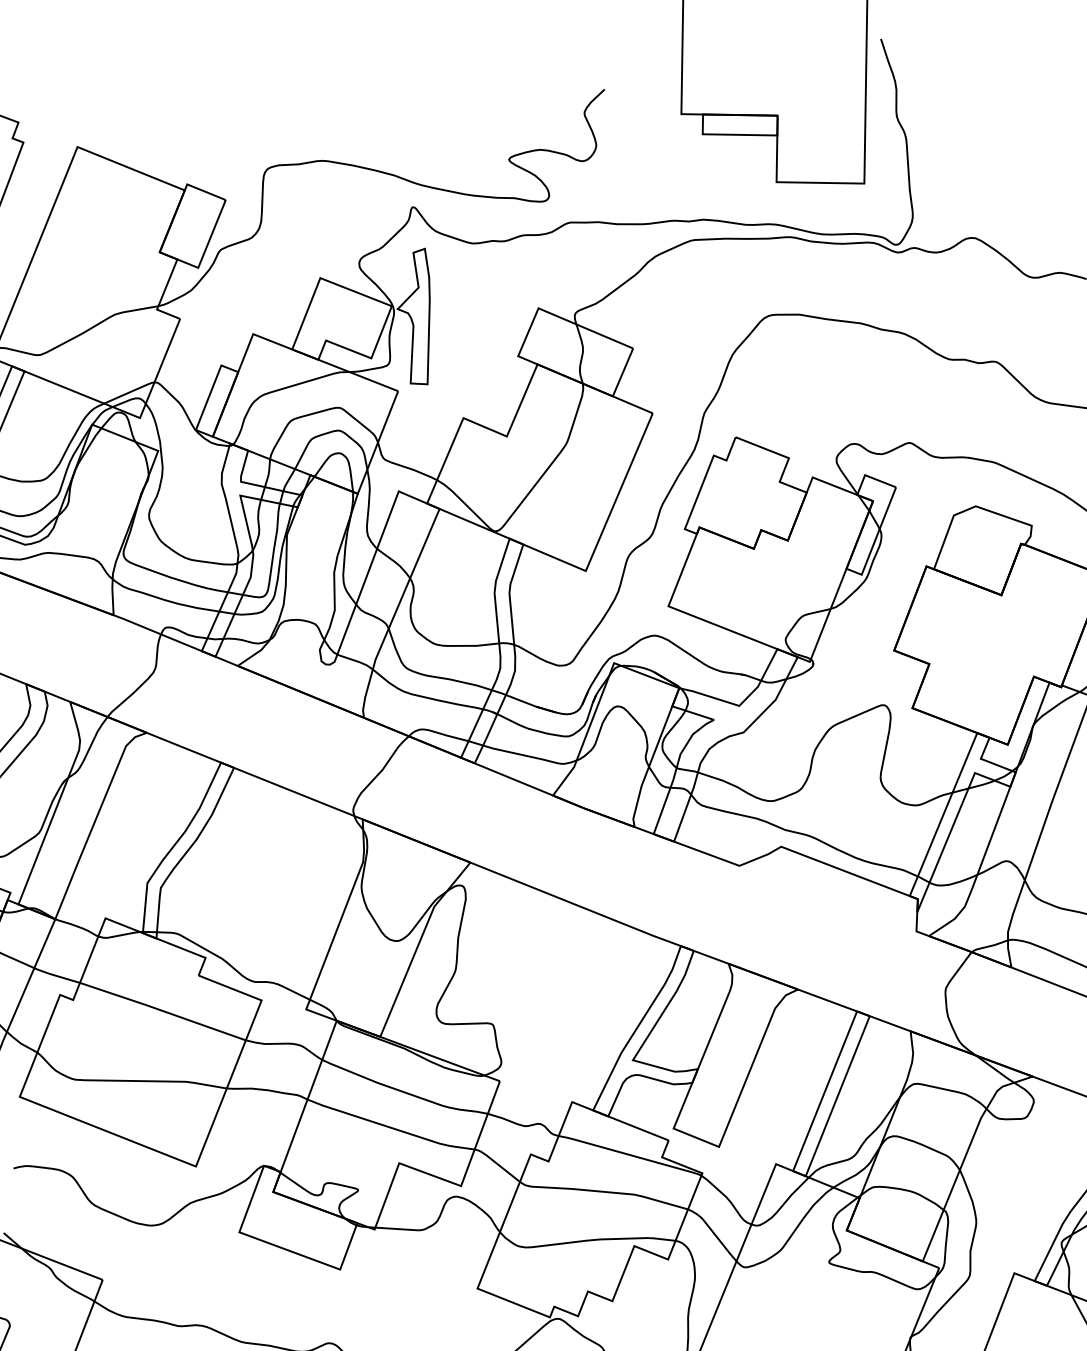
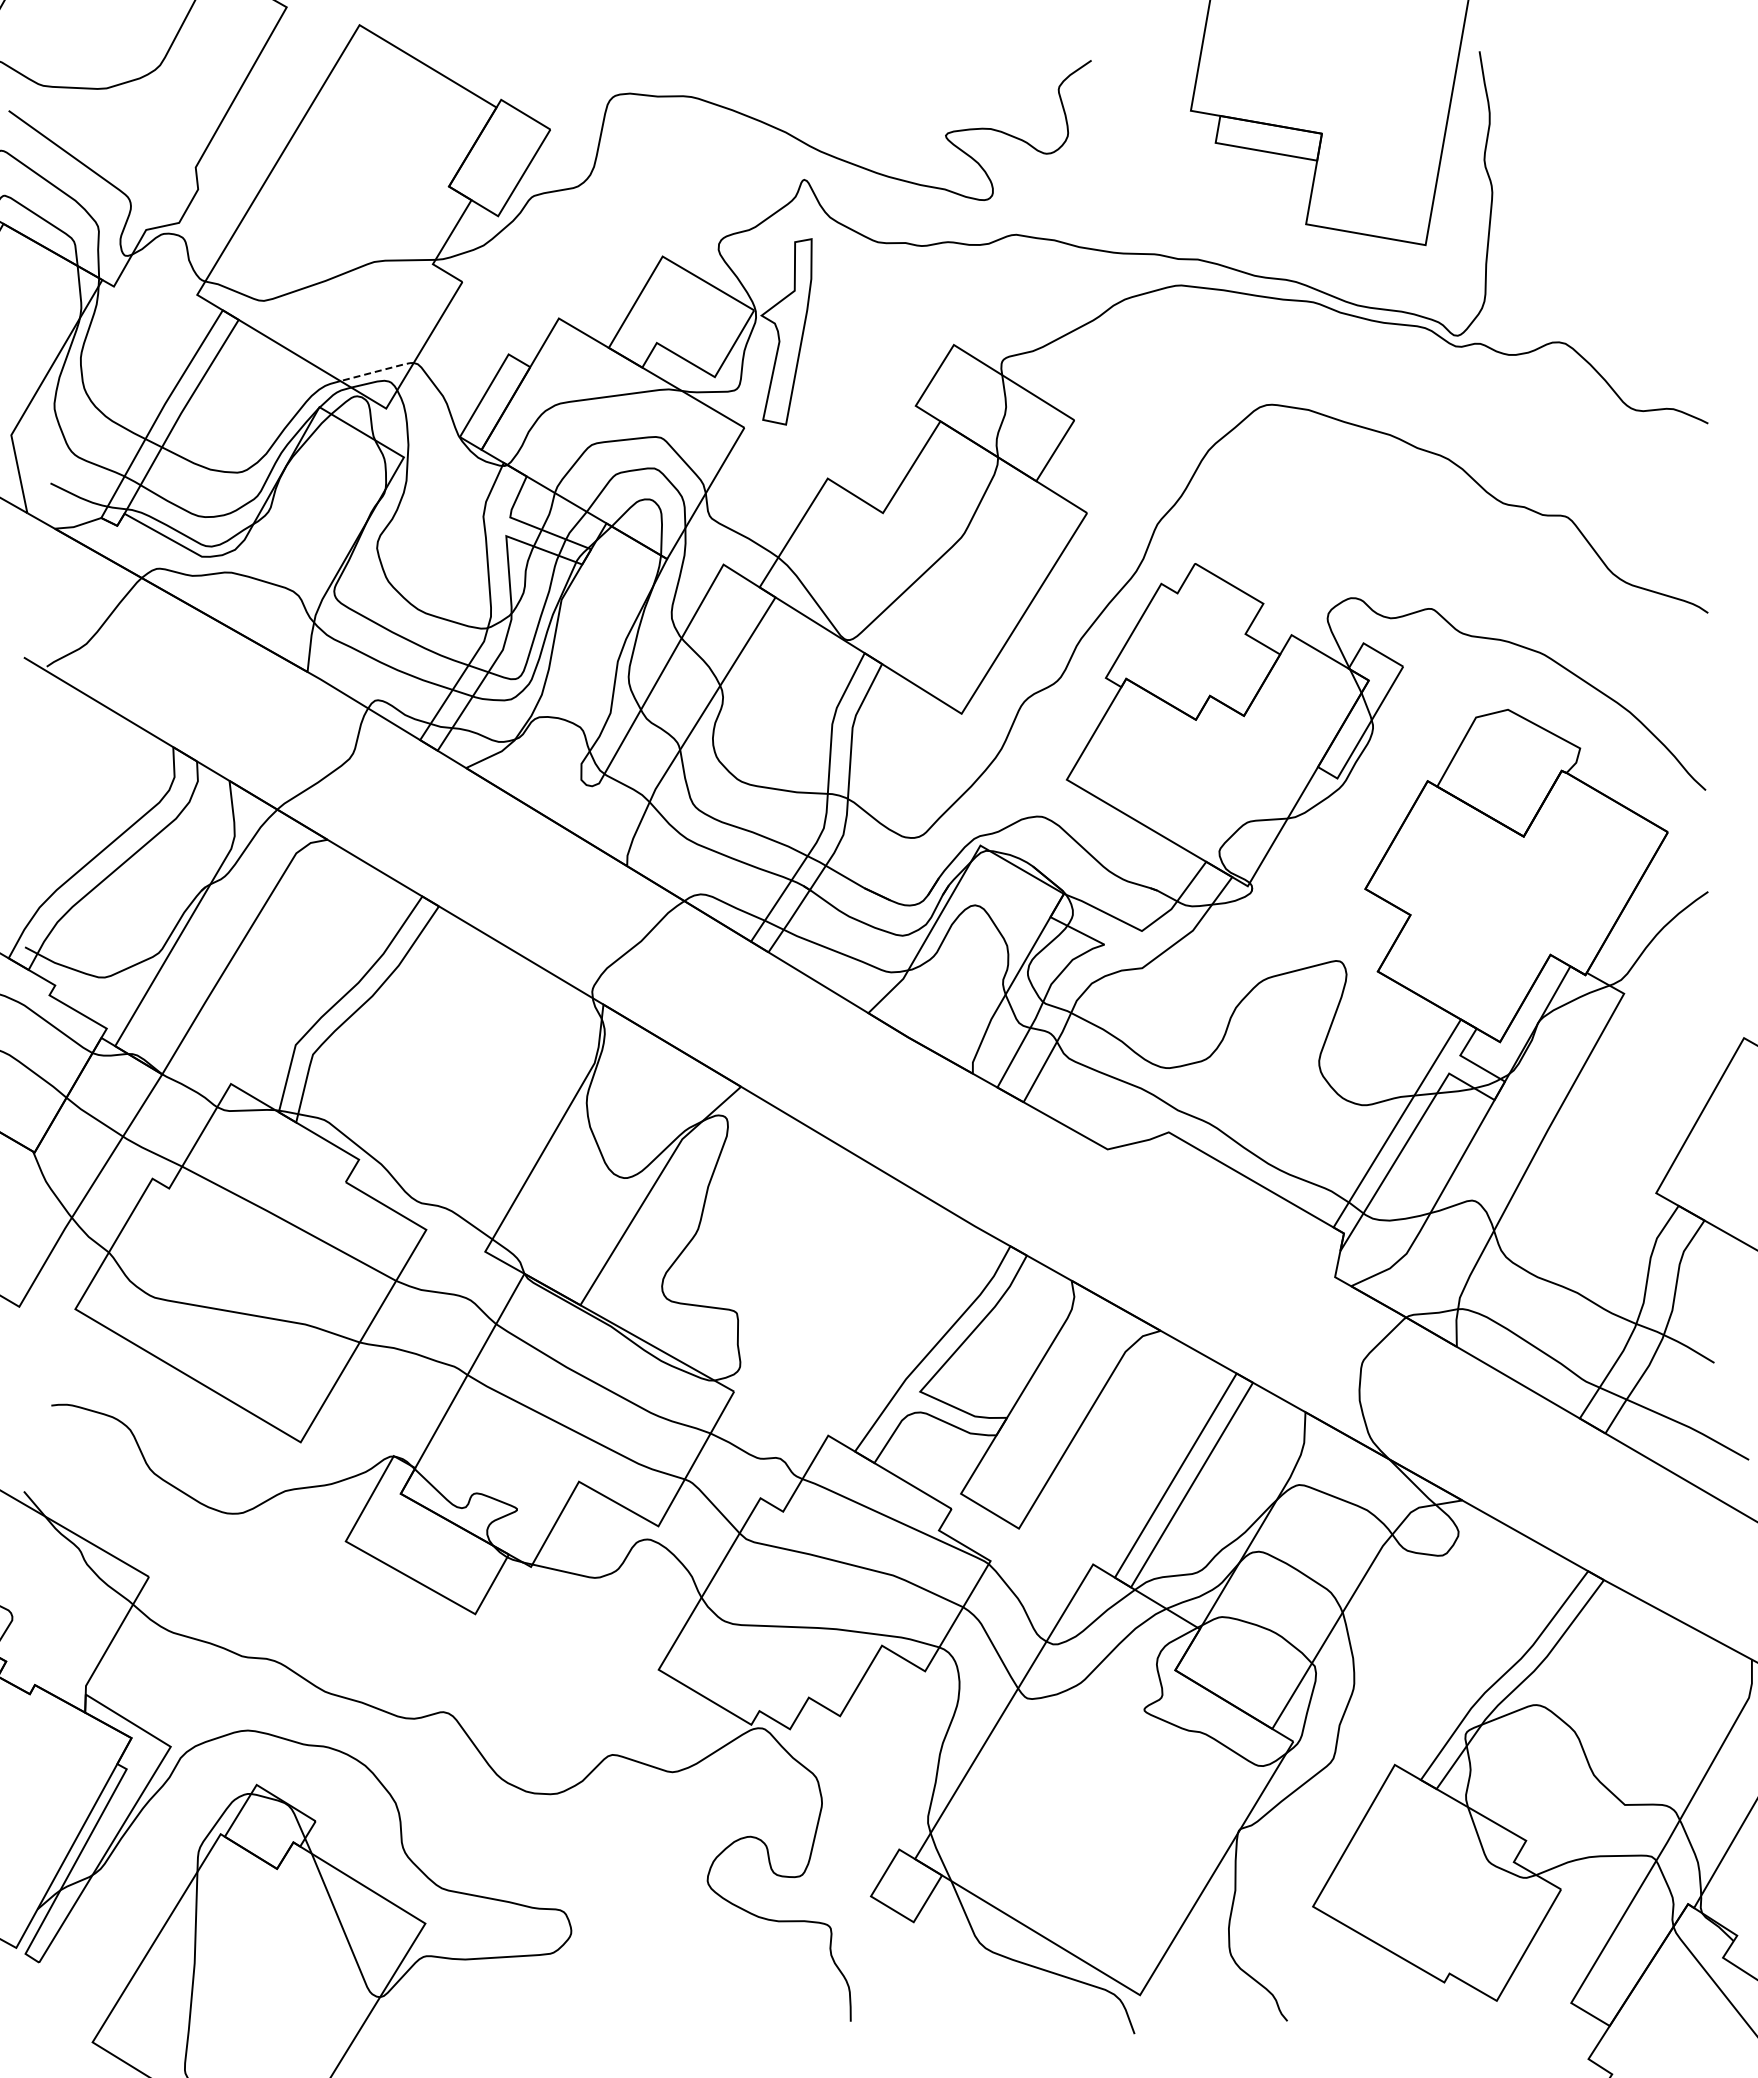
line: (129, 392) -> (377, 371), solid -> dashed

